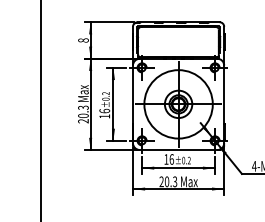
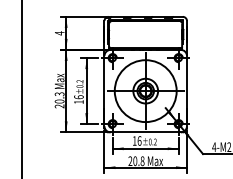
text: (83, 40) -> (59, 33), 8 -> 4
text: (175, 181) -> (142, 160), 20.3 -> 20.8

